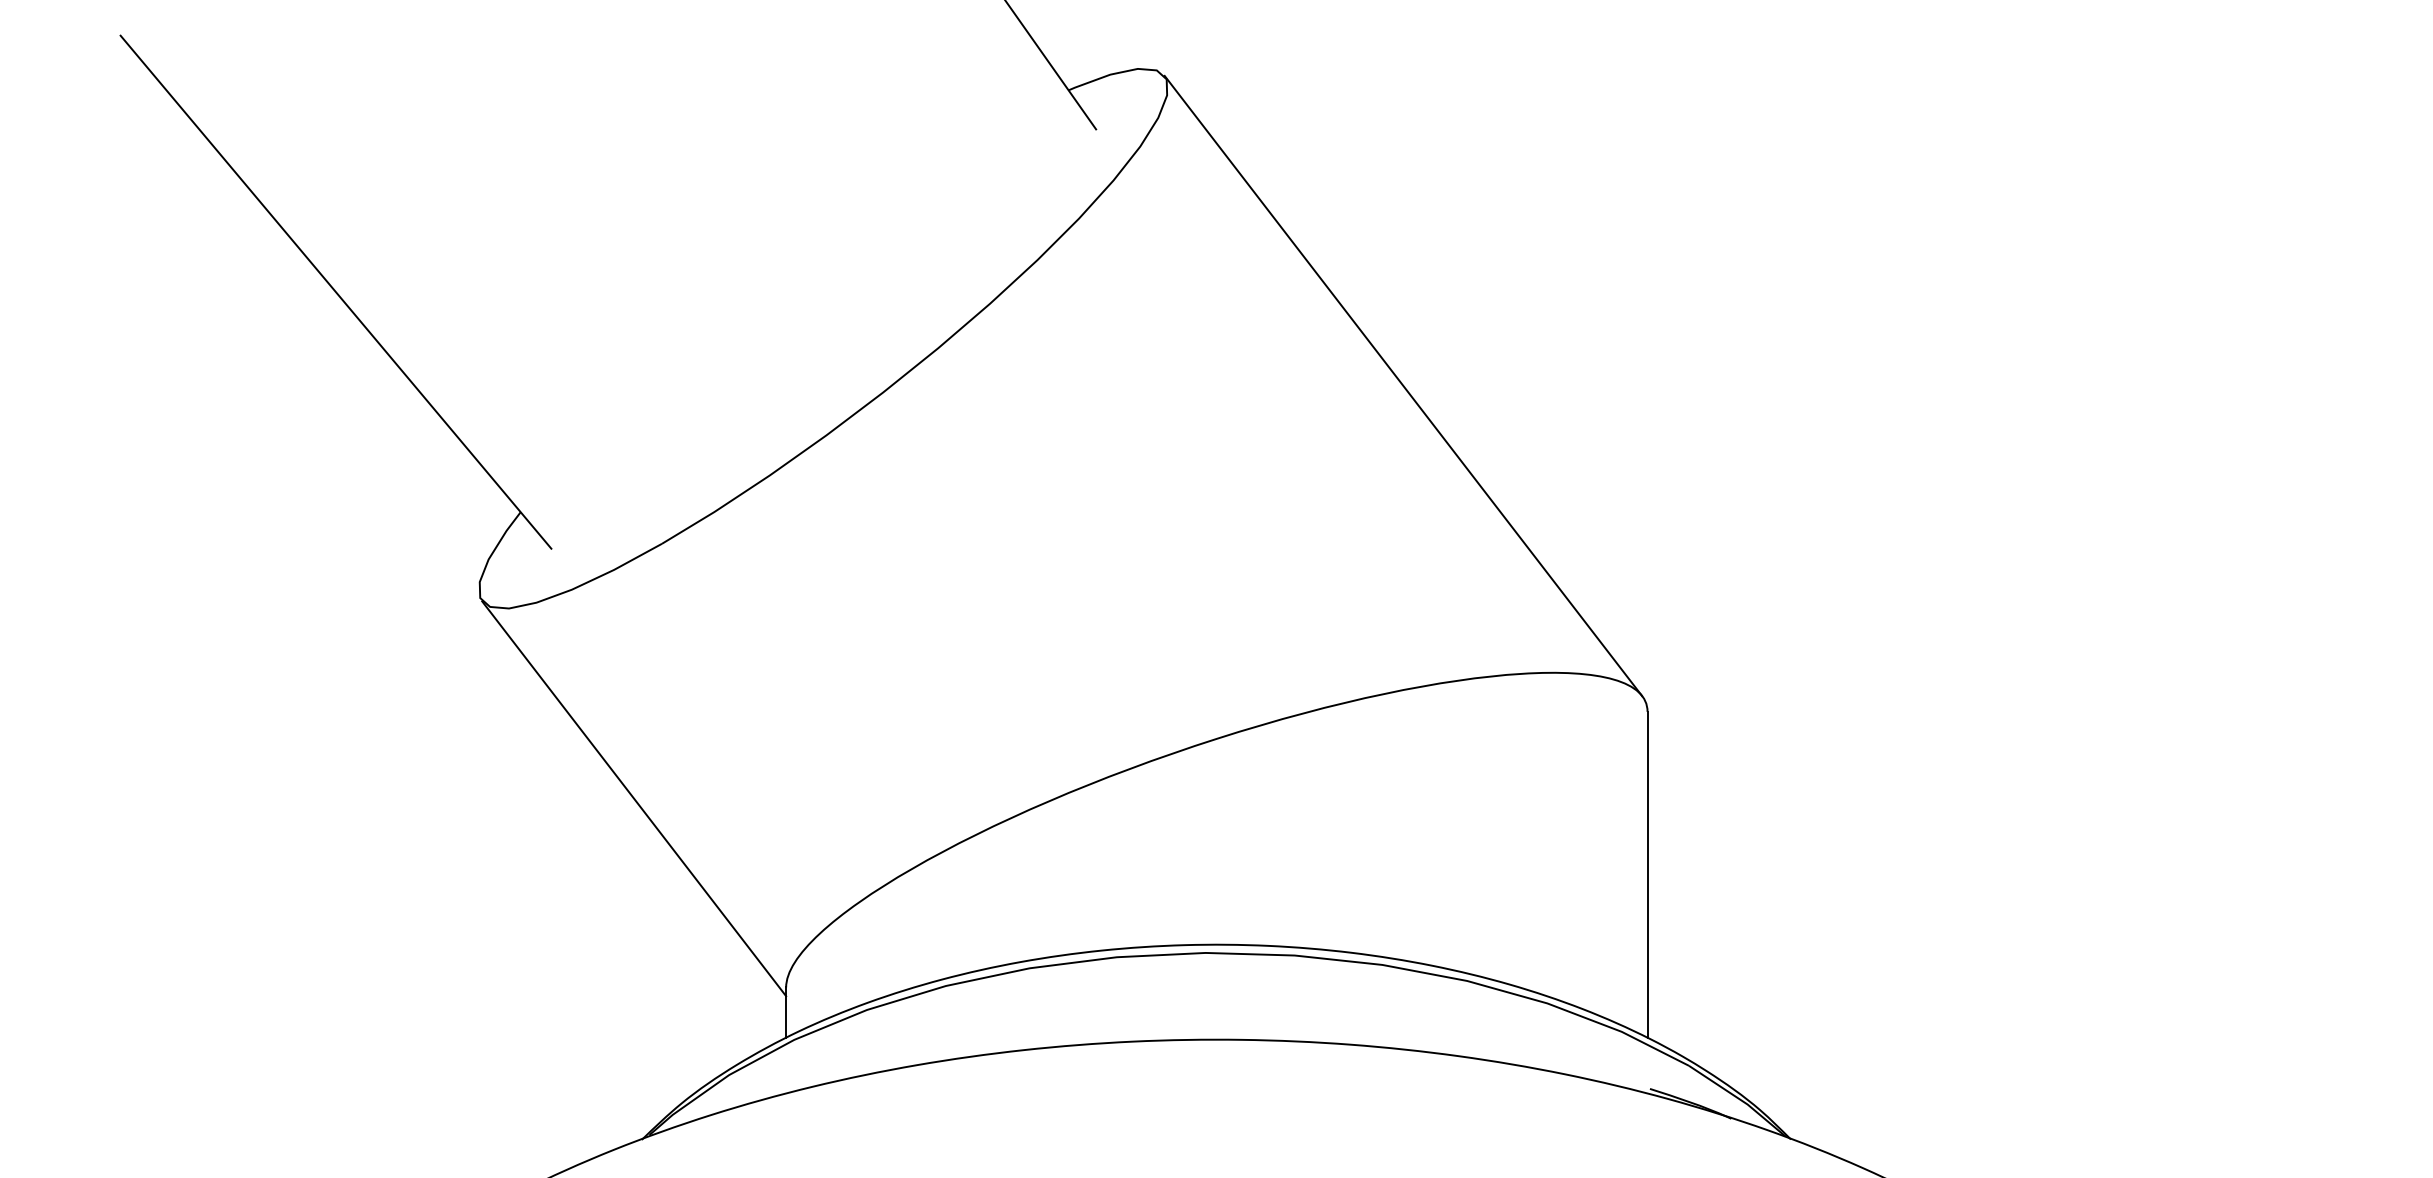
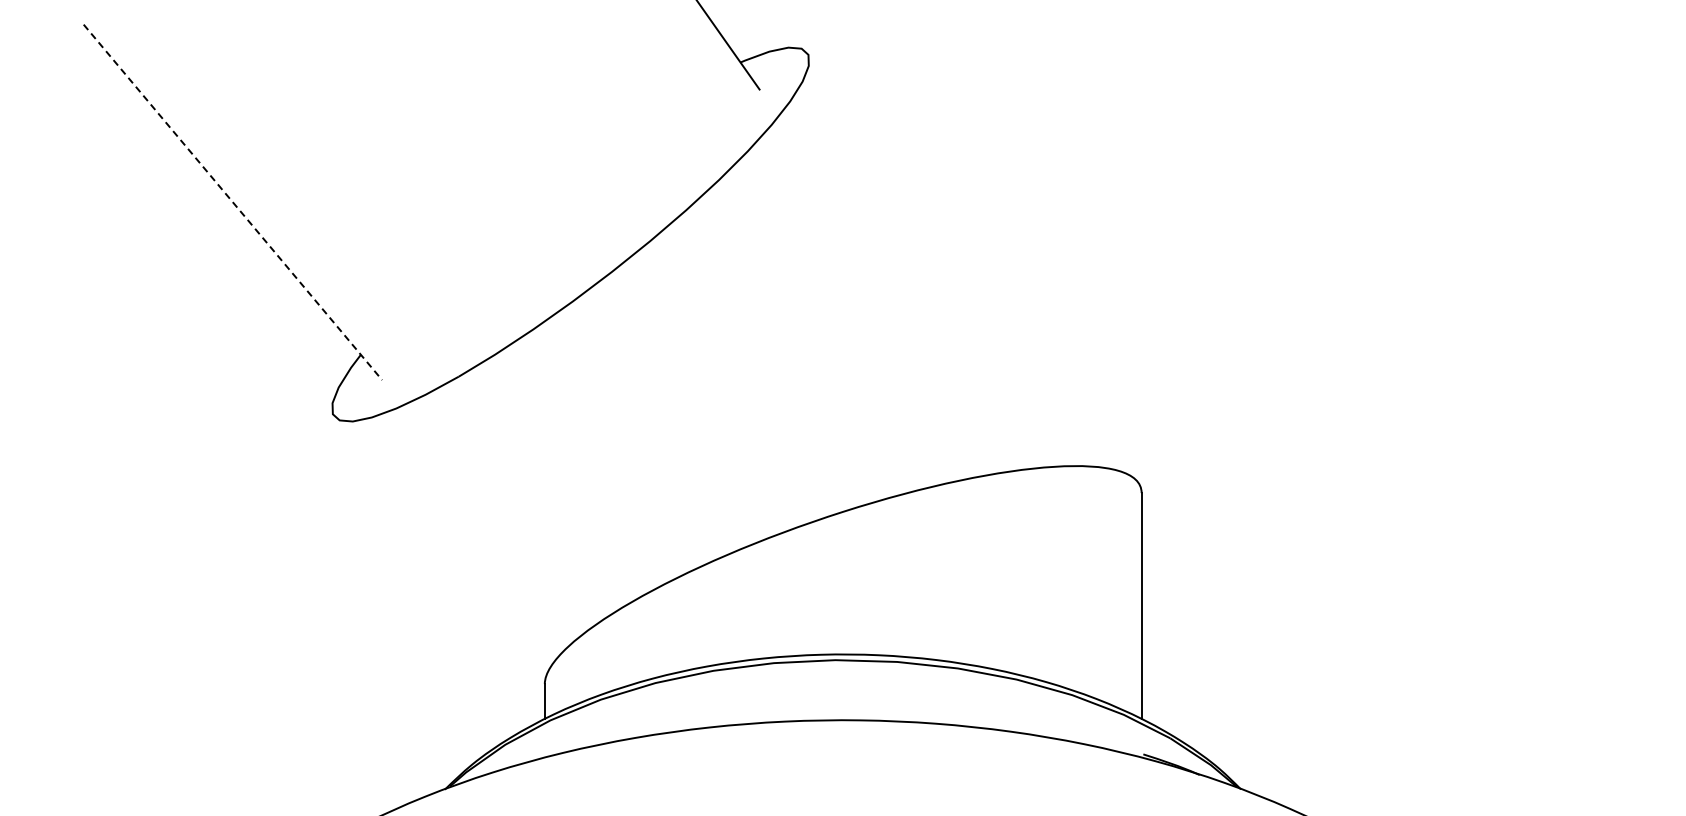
line: (336, 292) -> (233, 202), solid -> dashed
line: (1403, 386) -> (972, 267), removed
line: (634, 799) -> (439, 553), removed

